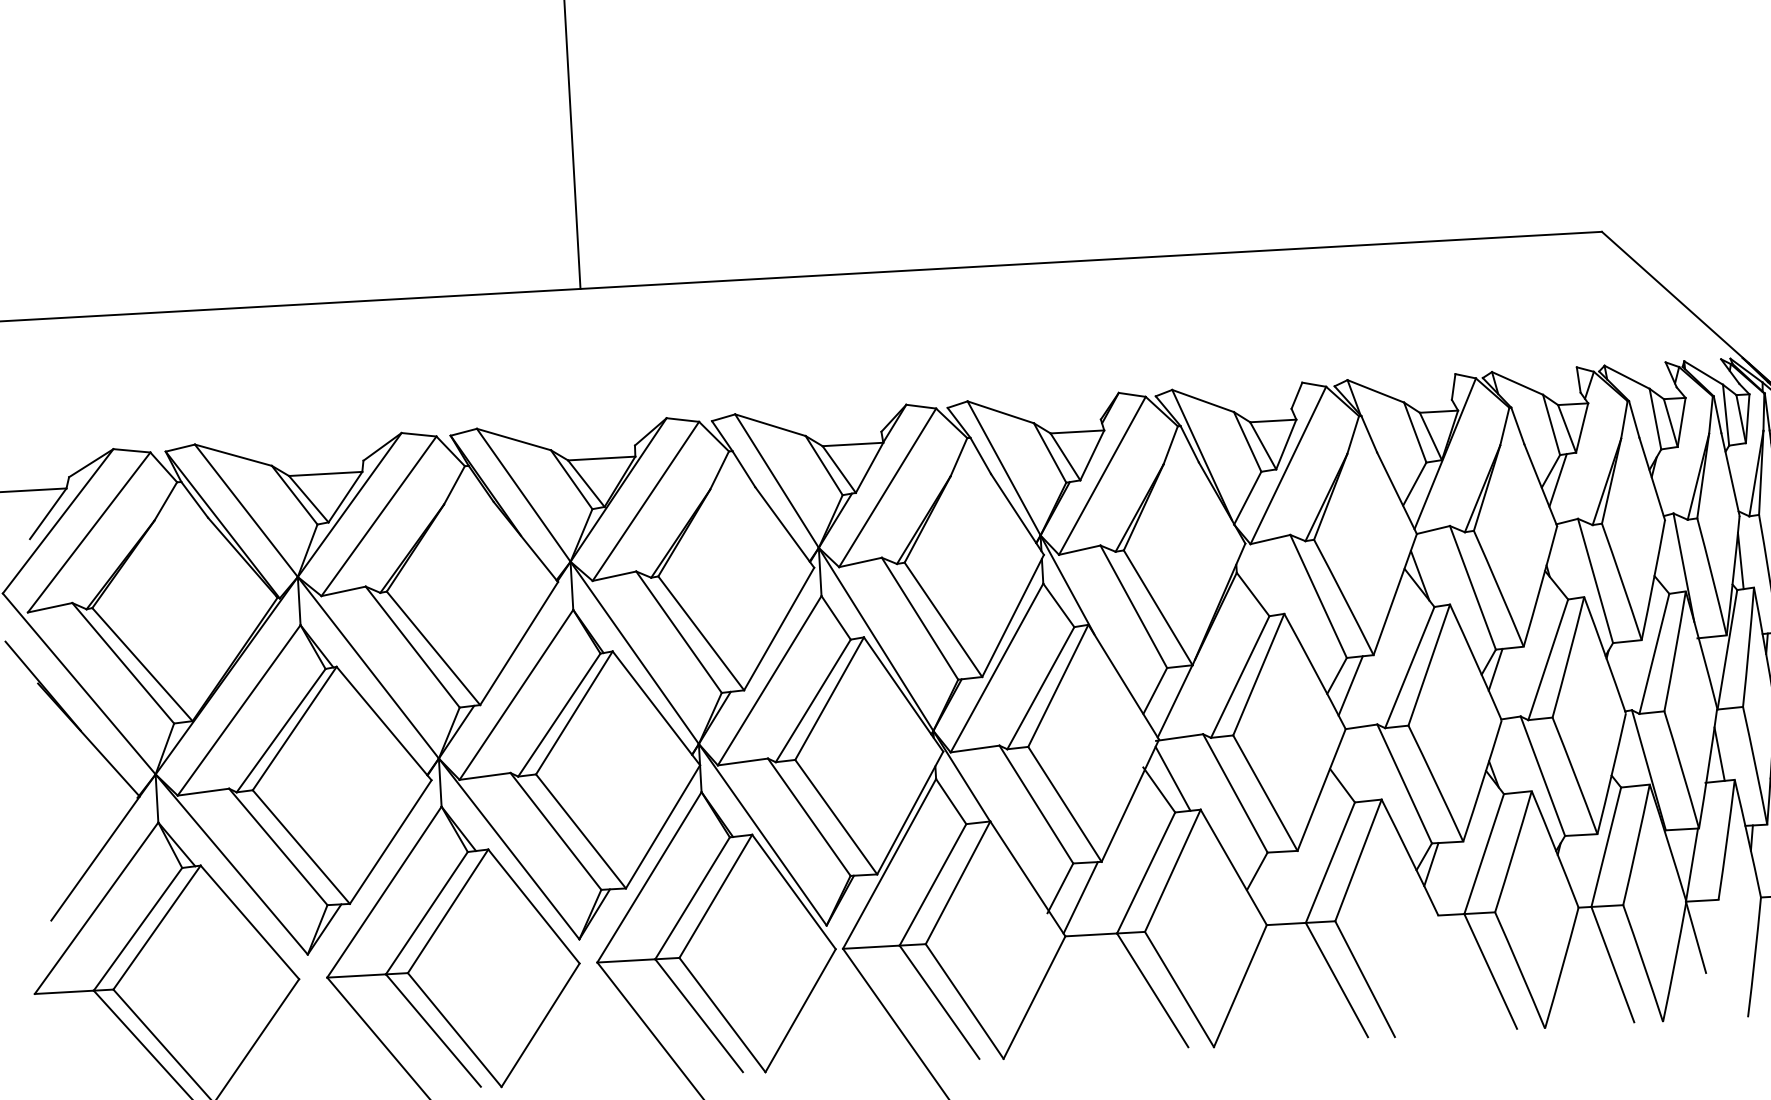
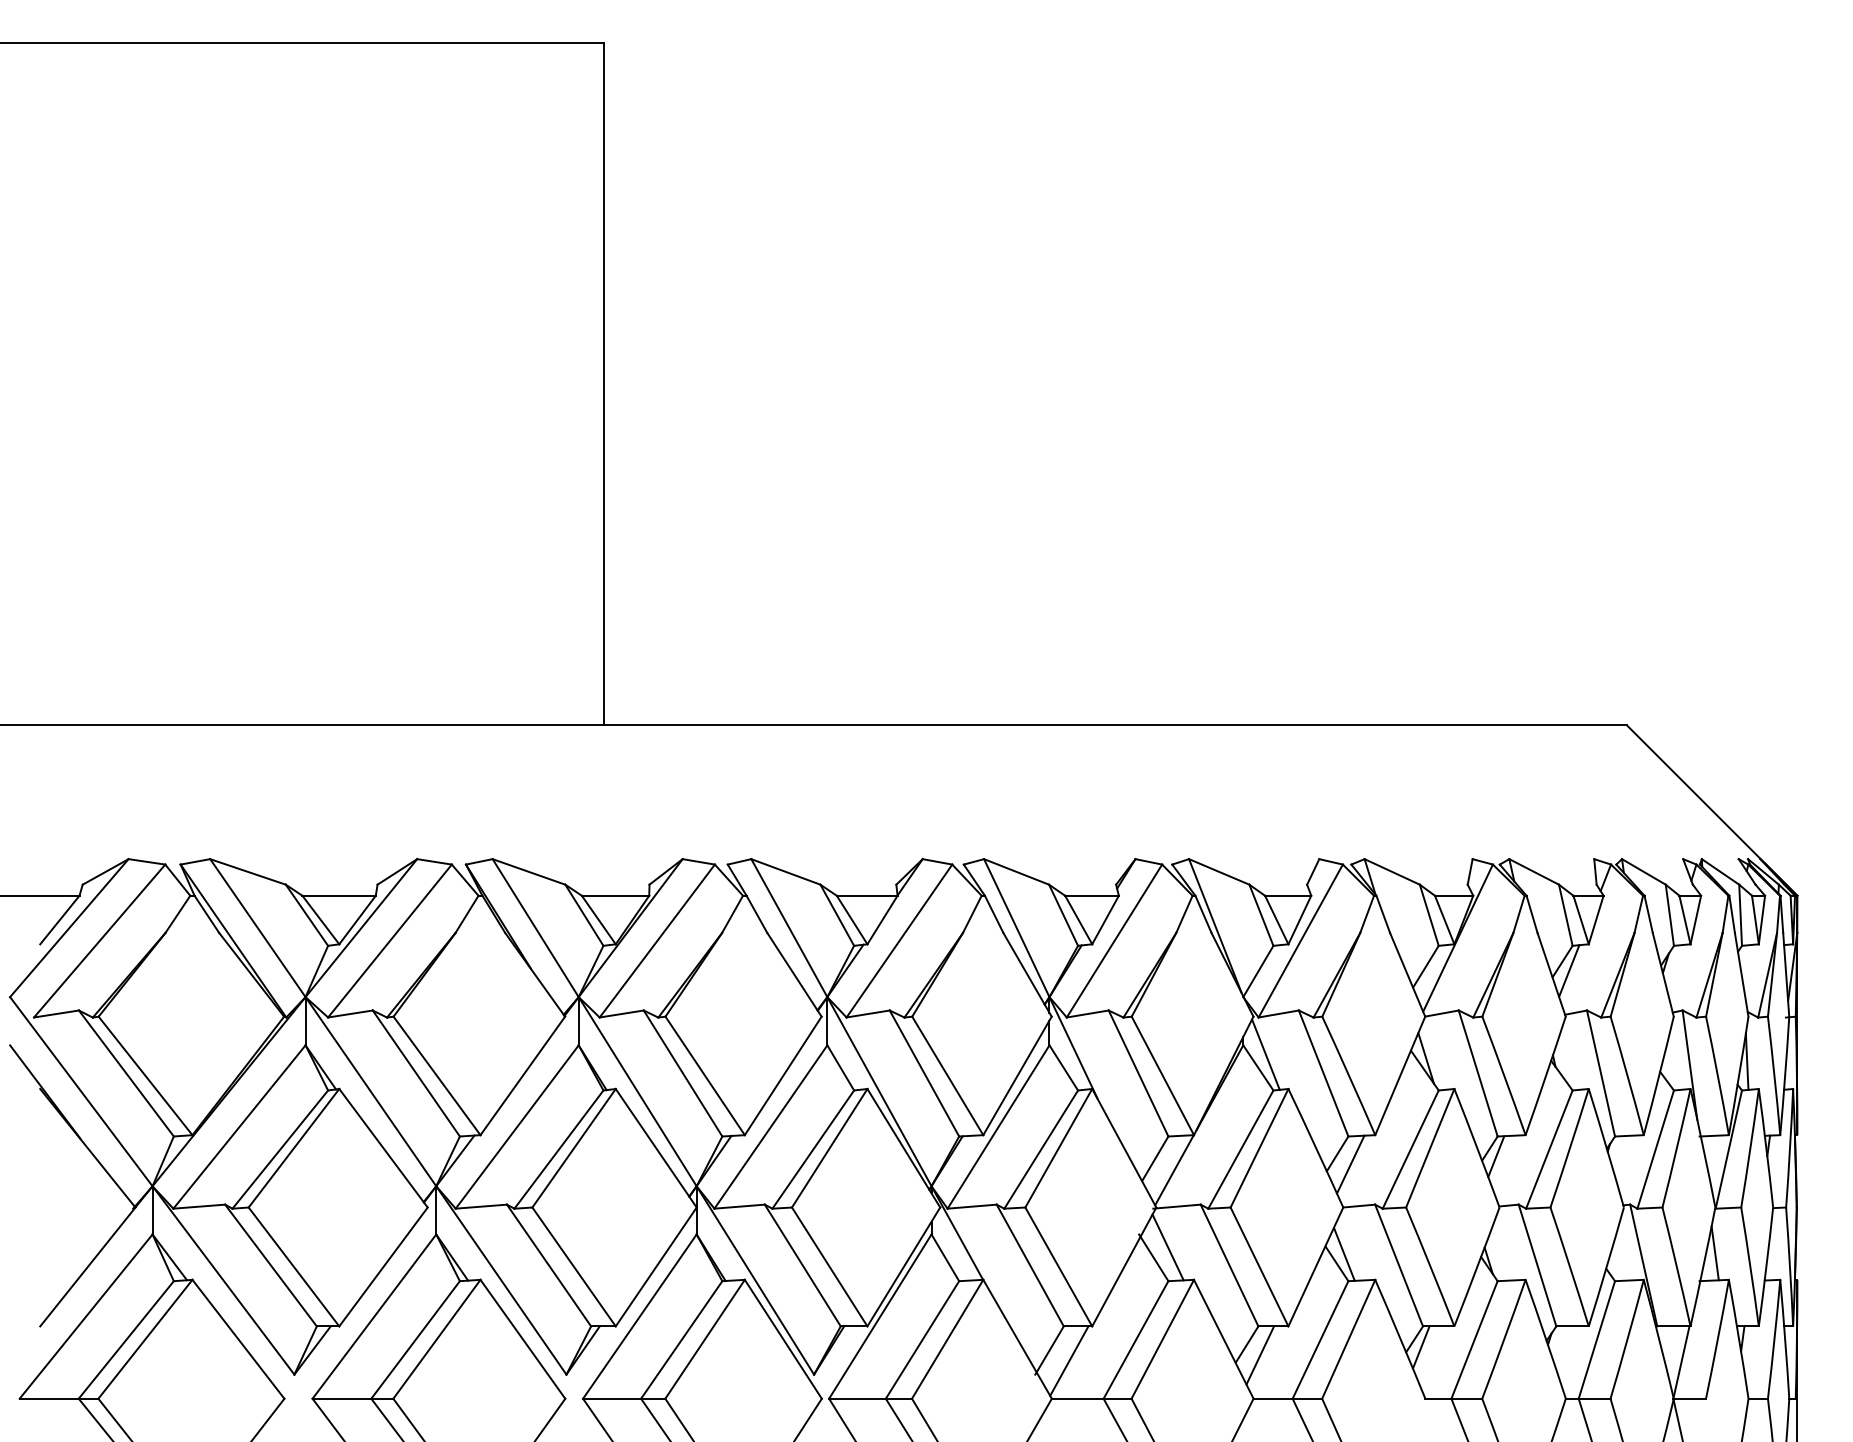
line: (1259, 580) -> (1265, 1054), added
line: (1349, 775) -> (1344, 1254), added
line: (1271, 881) -> (1260, 1355), added

